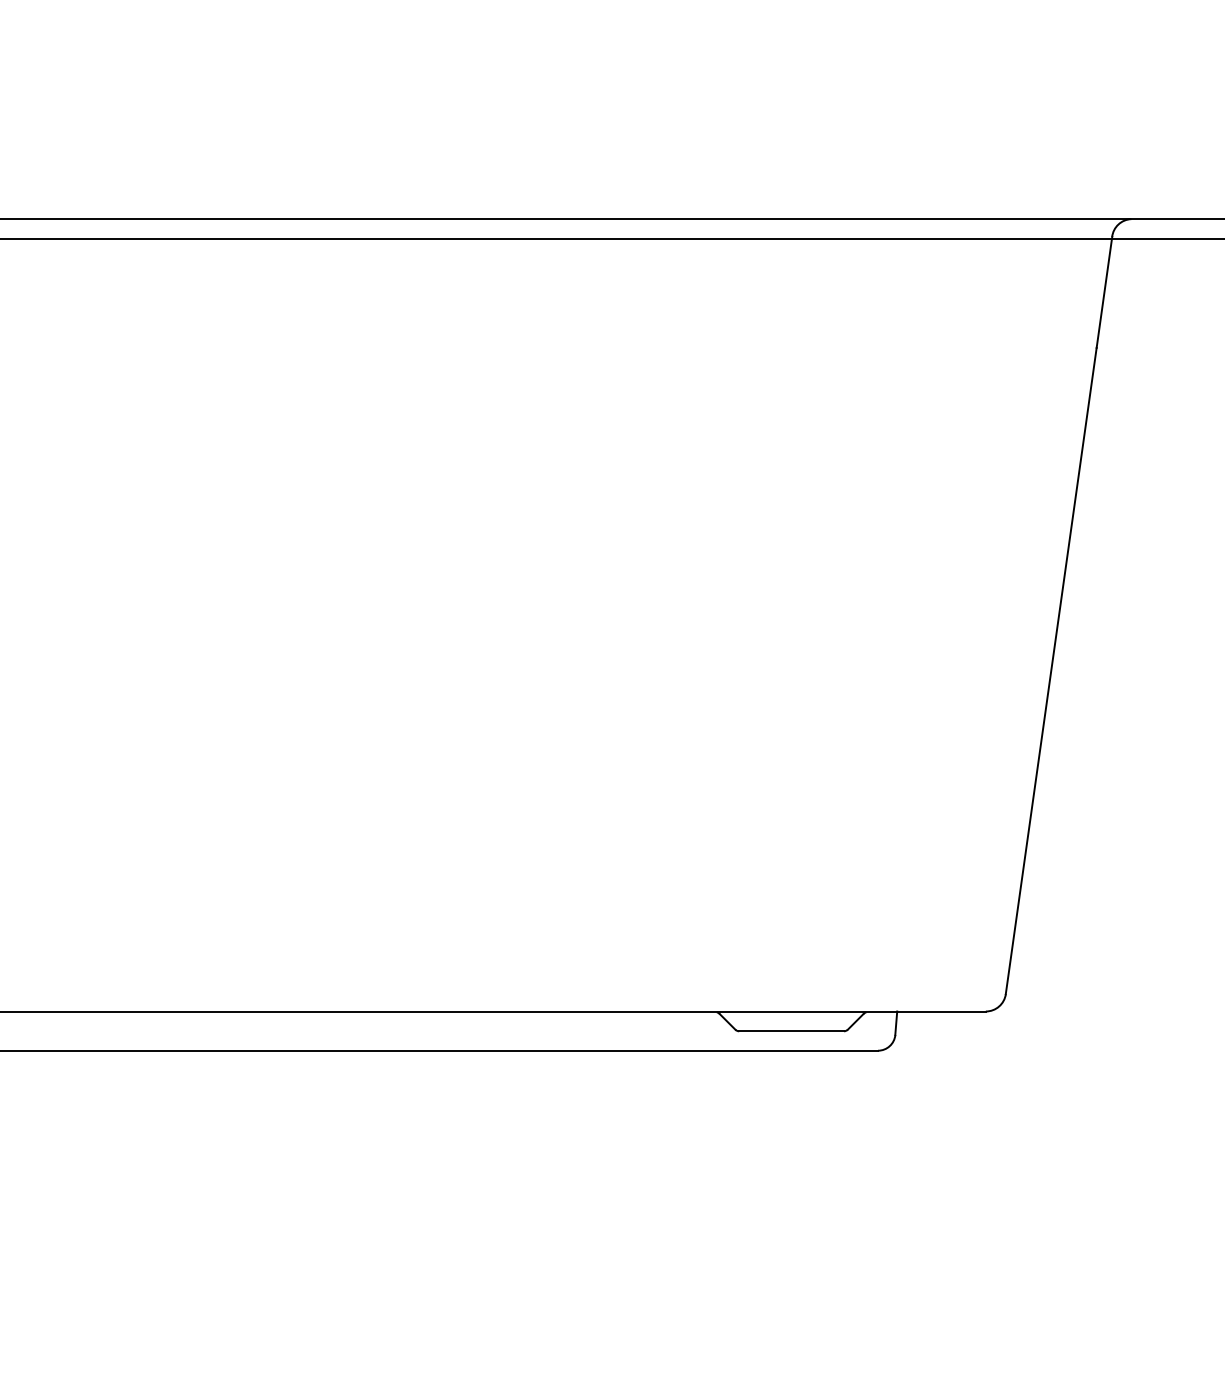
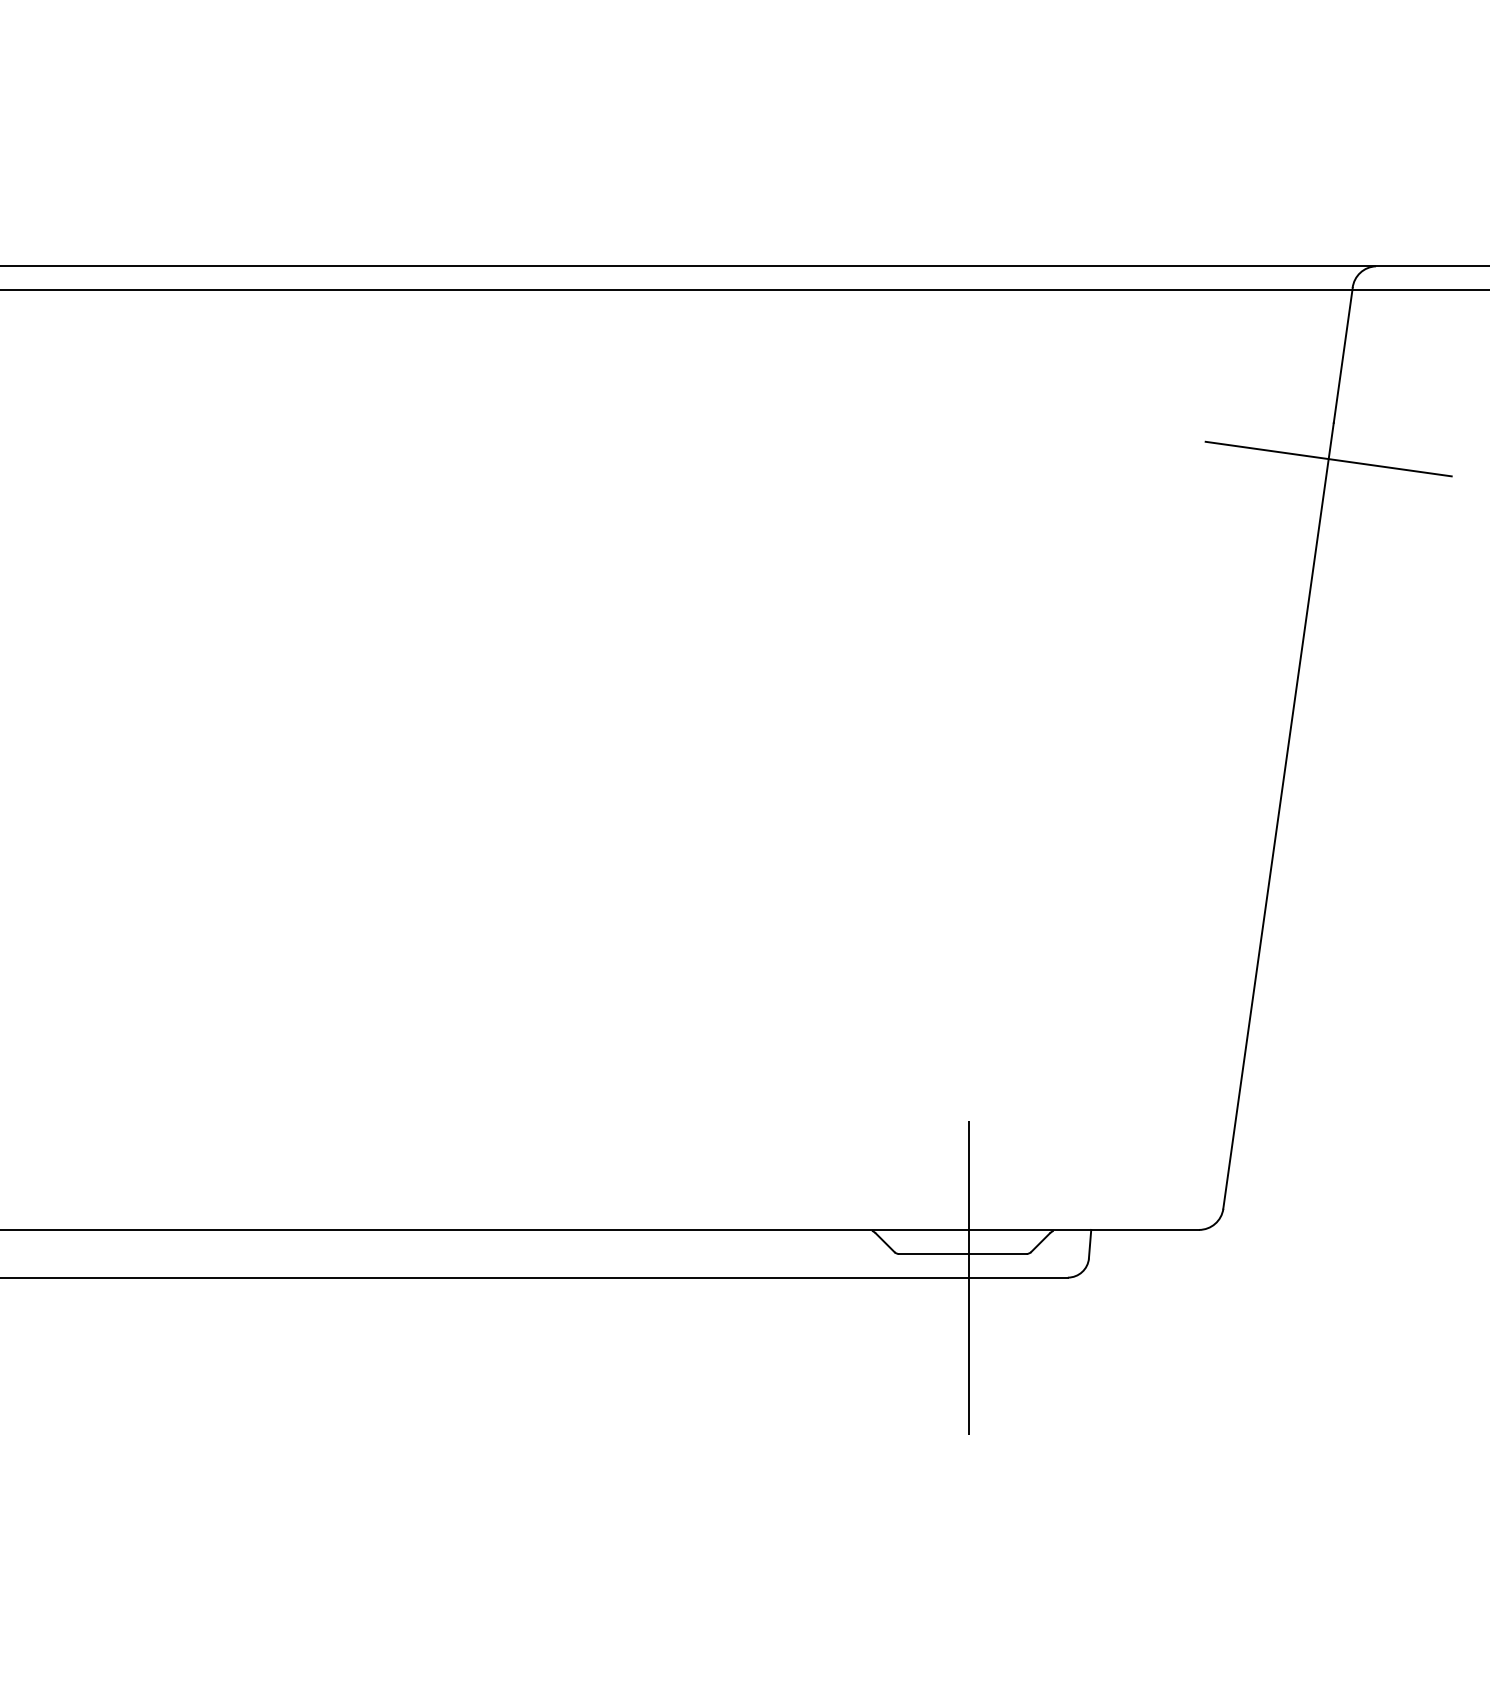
line: (1092, 377) -> (1328, 458), added
line: (796, 1050) -> (968, 1277), added

